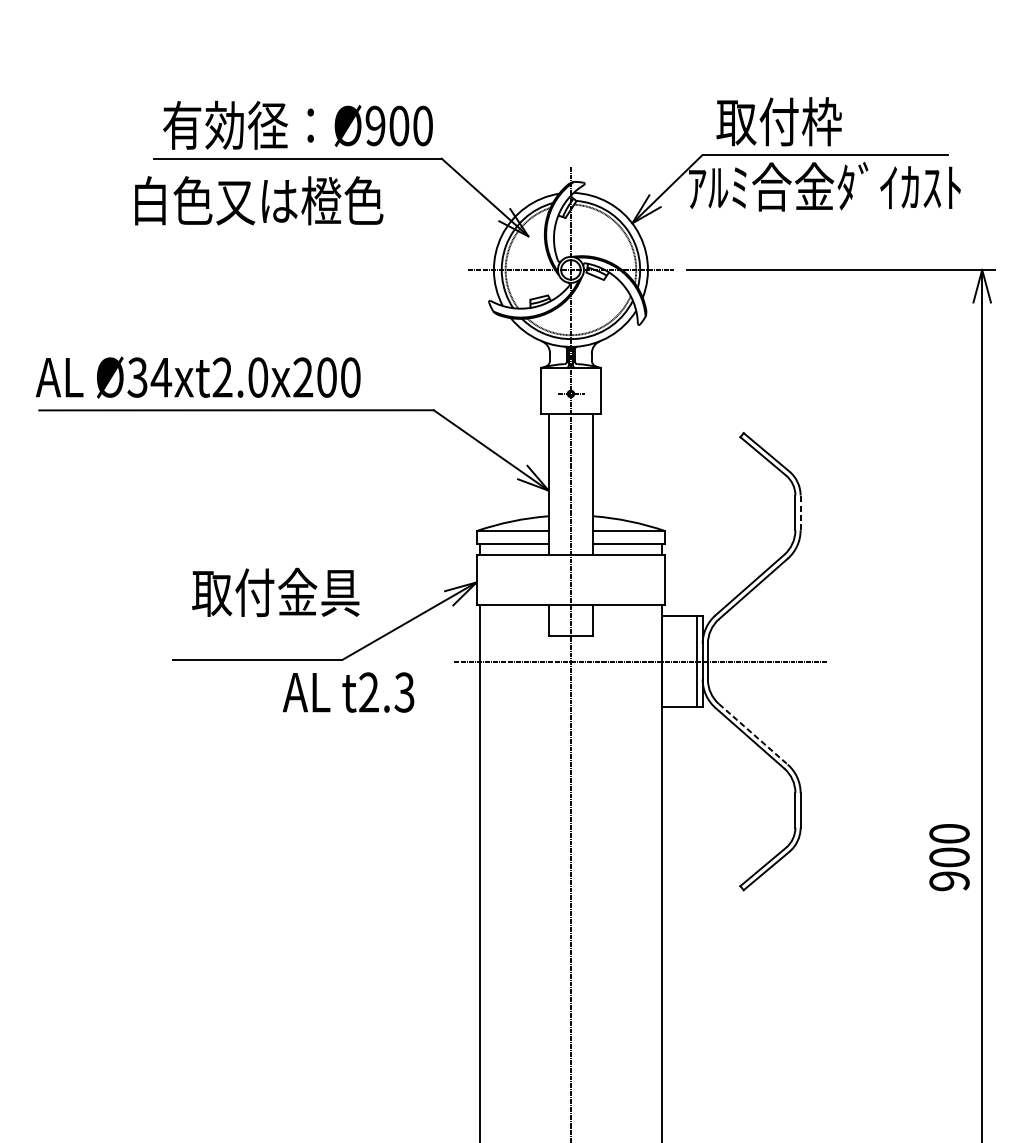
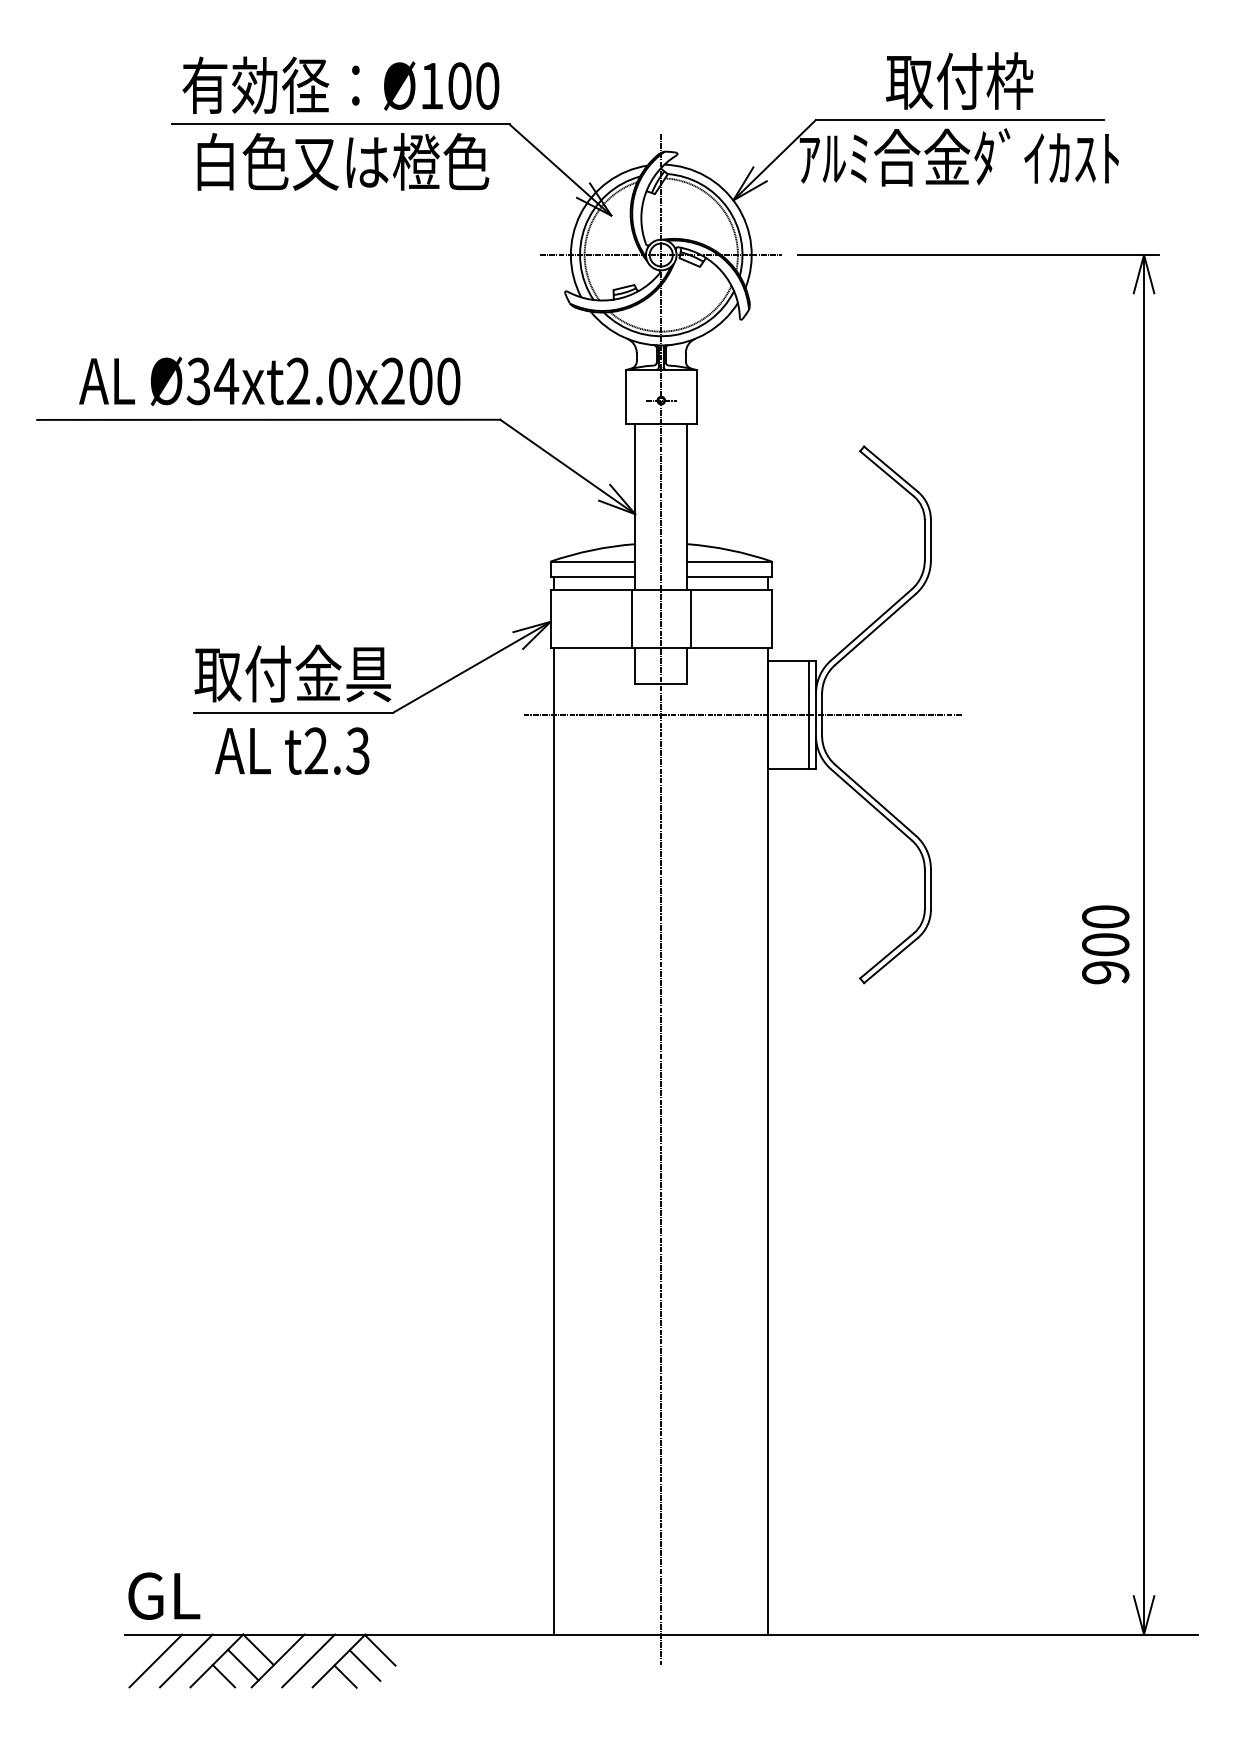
text: (778, 121) -> (959, 80), moved
text: (375, 125) -> (431, 85), Ø900 -> Ø100
text: (259, 200) -> (343, 161), moved
text: (197, 377) -> (269, 381), moved
line: (800, 512) -> (930, 539), dashed -> solid
line: (545, 579) -> (631, 618), added
line: (595, 579) -> (690, 618), added
text: (275, 592) -> (292, 673), moved
text: (348, 692) -> (292, 750), moved
line: (753, 734) -> (875, 800), dashed -> solid

